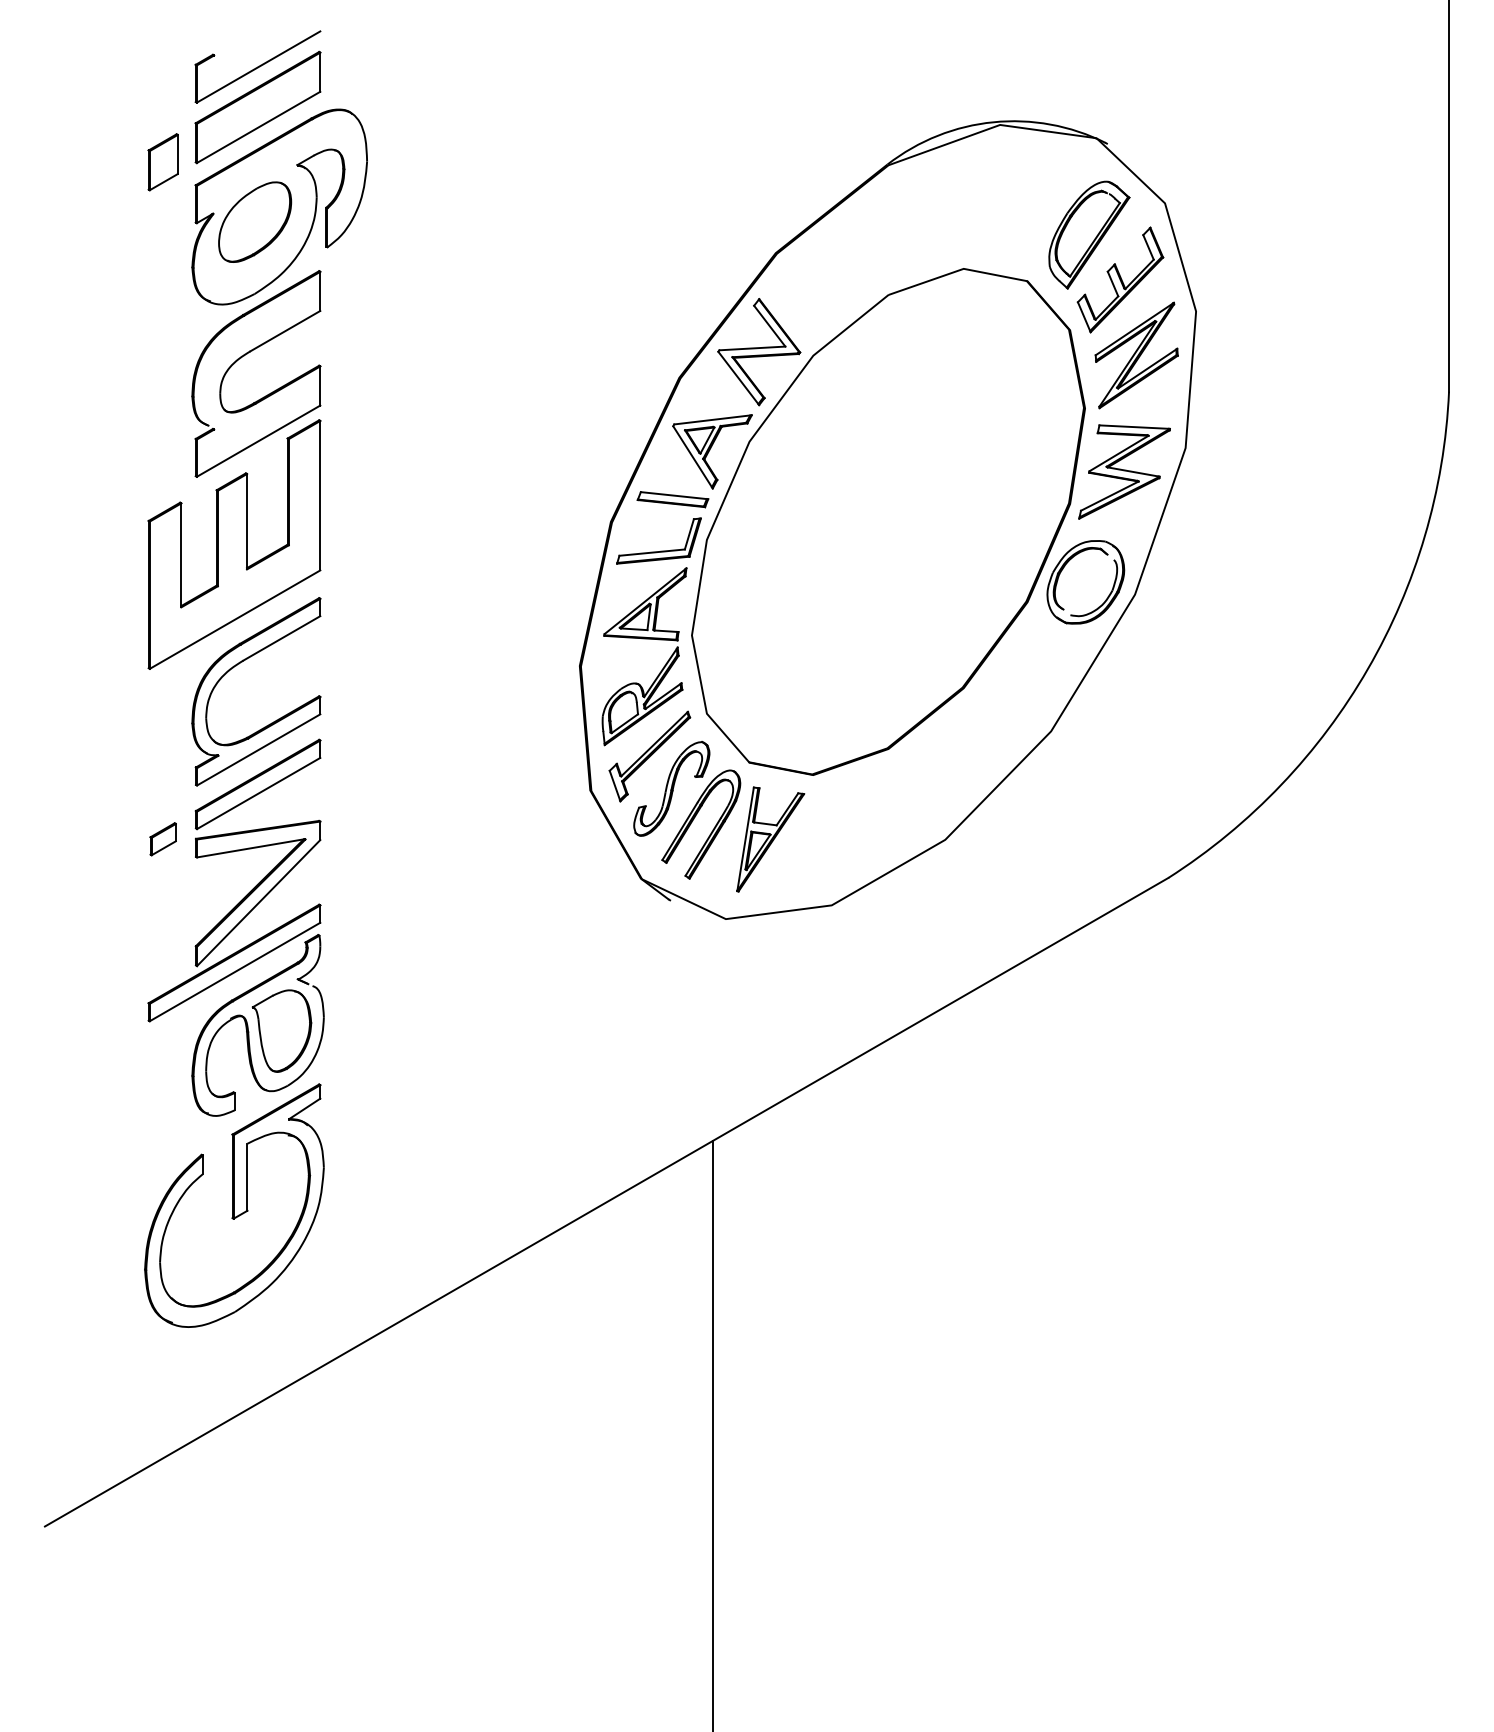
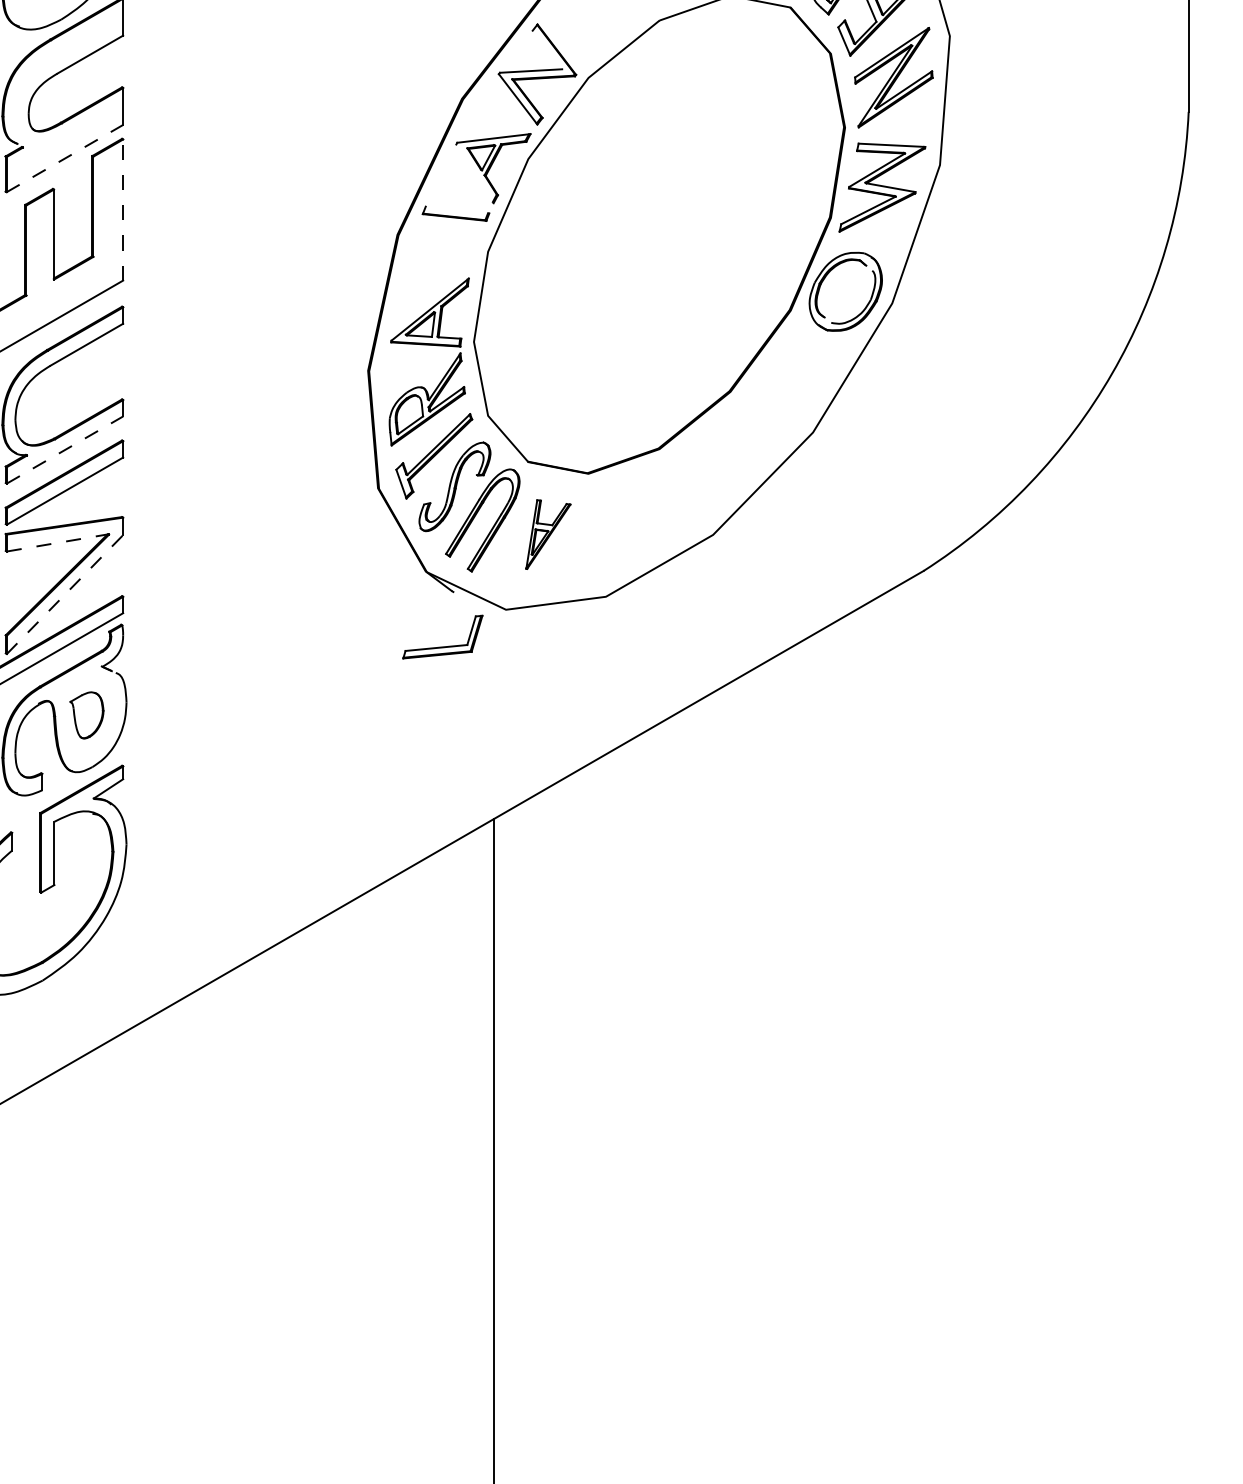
line: (769, 325) -> (547, 49), removed
line: (259, 440) -> (65, 157), solid -> dashed
line: (692, 457) -> (474, 173), removed
line: (320, 495) -> (123, 209), solid -> dashed
line: (674, 495) -> (457, 209), removed
part: (660, 550) -> (444, 645), moved
line: (259, 749) -> (65, 449), solid -> dashed
part: (770, 839) -> (548, 534), size x0.7
line: (251, 848) -> (58, 543), solid -> dashed
line: (259, 902) -> (65, 594), solid -> dashed
part: (281, 1030) -> (86, 714), size x0.6

